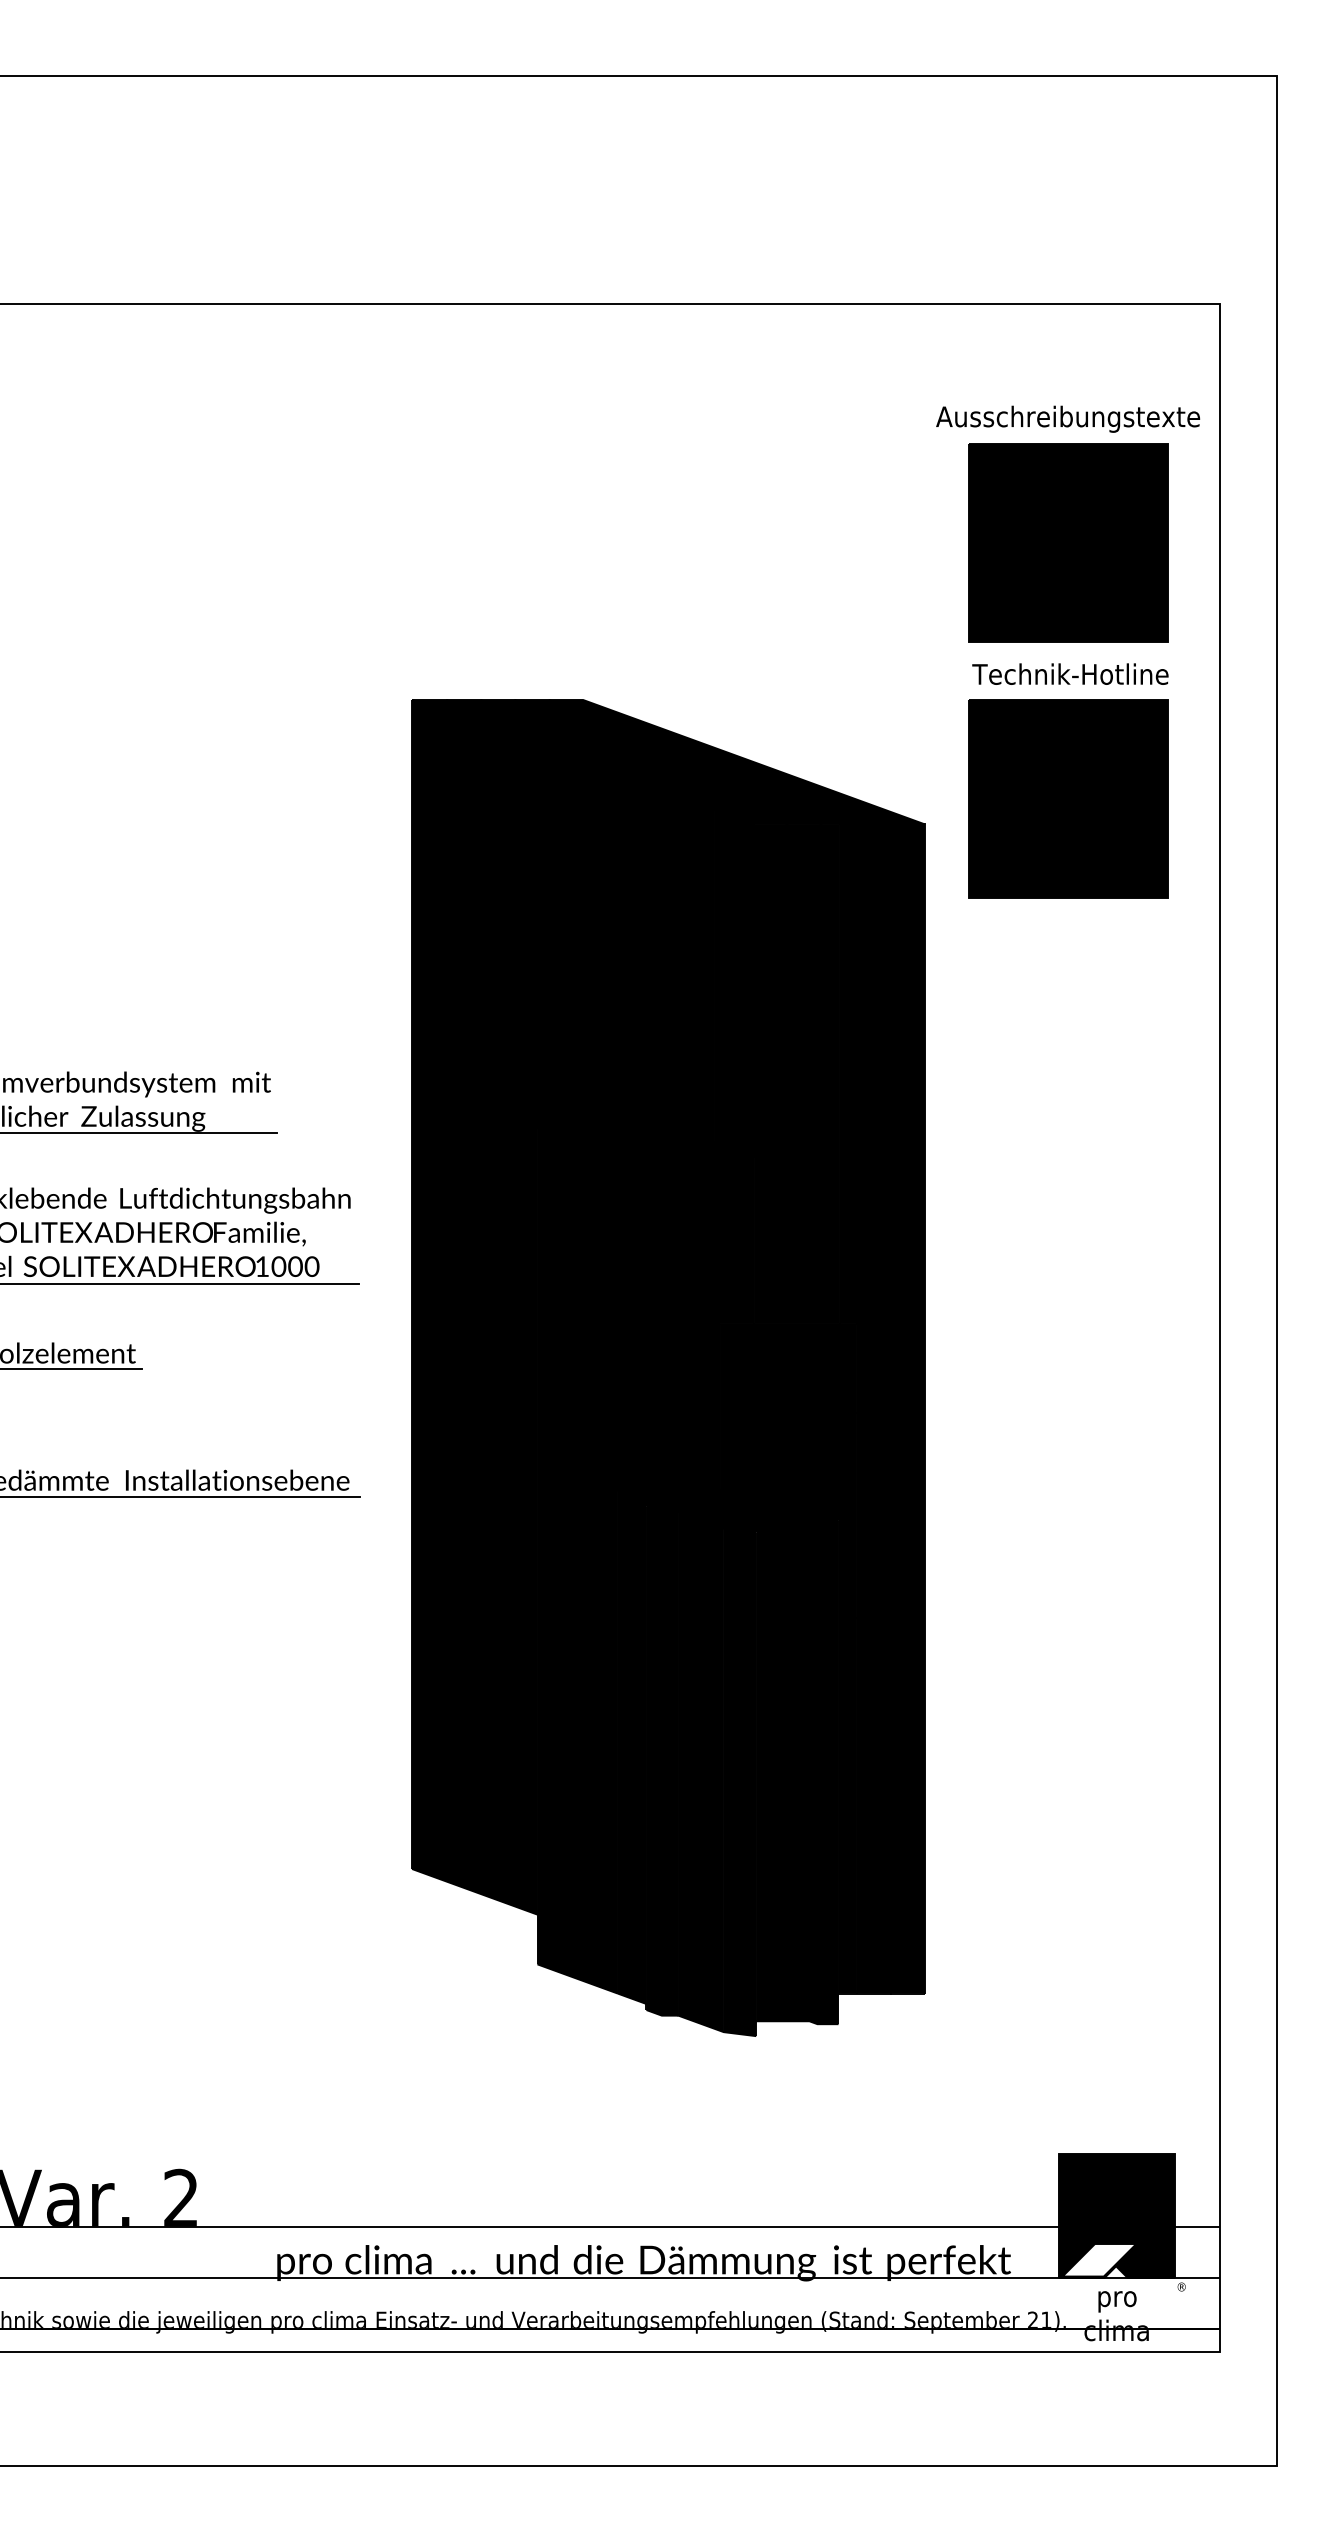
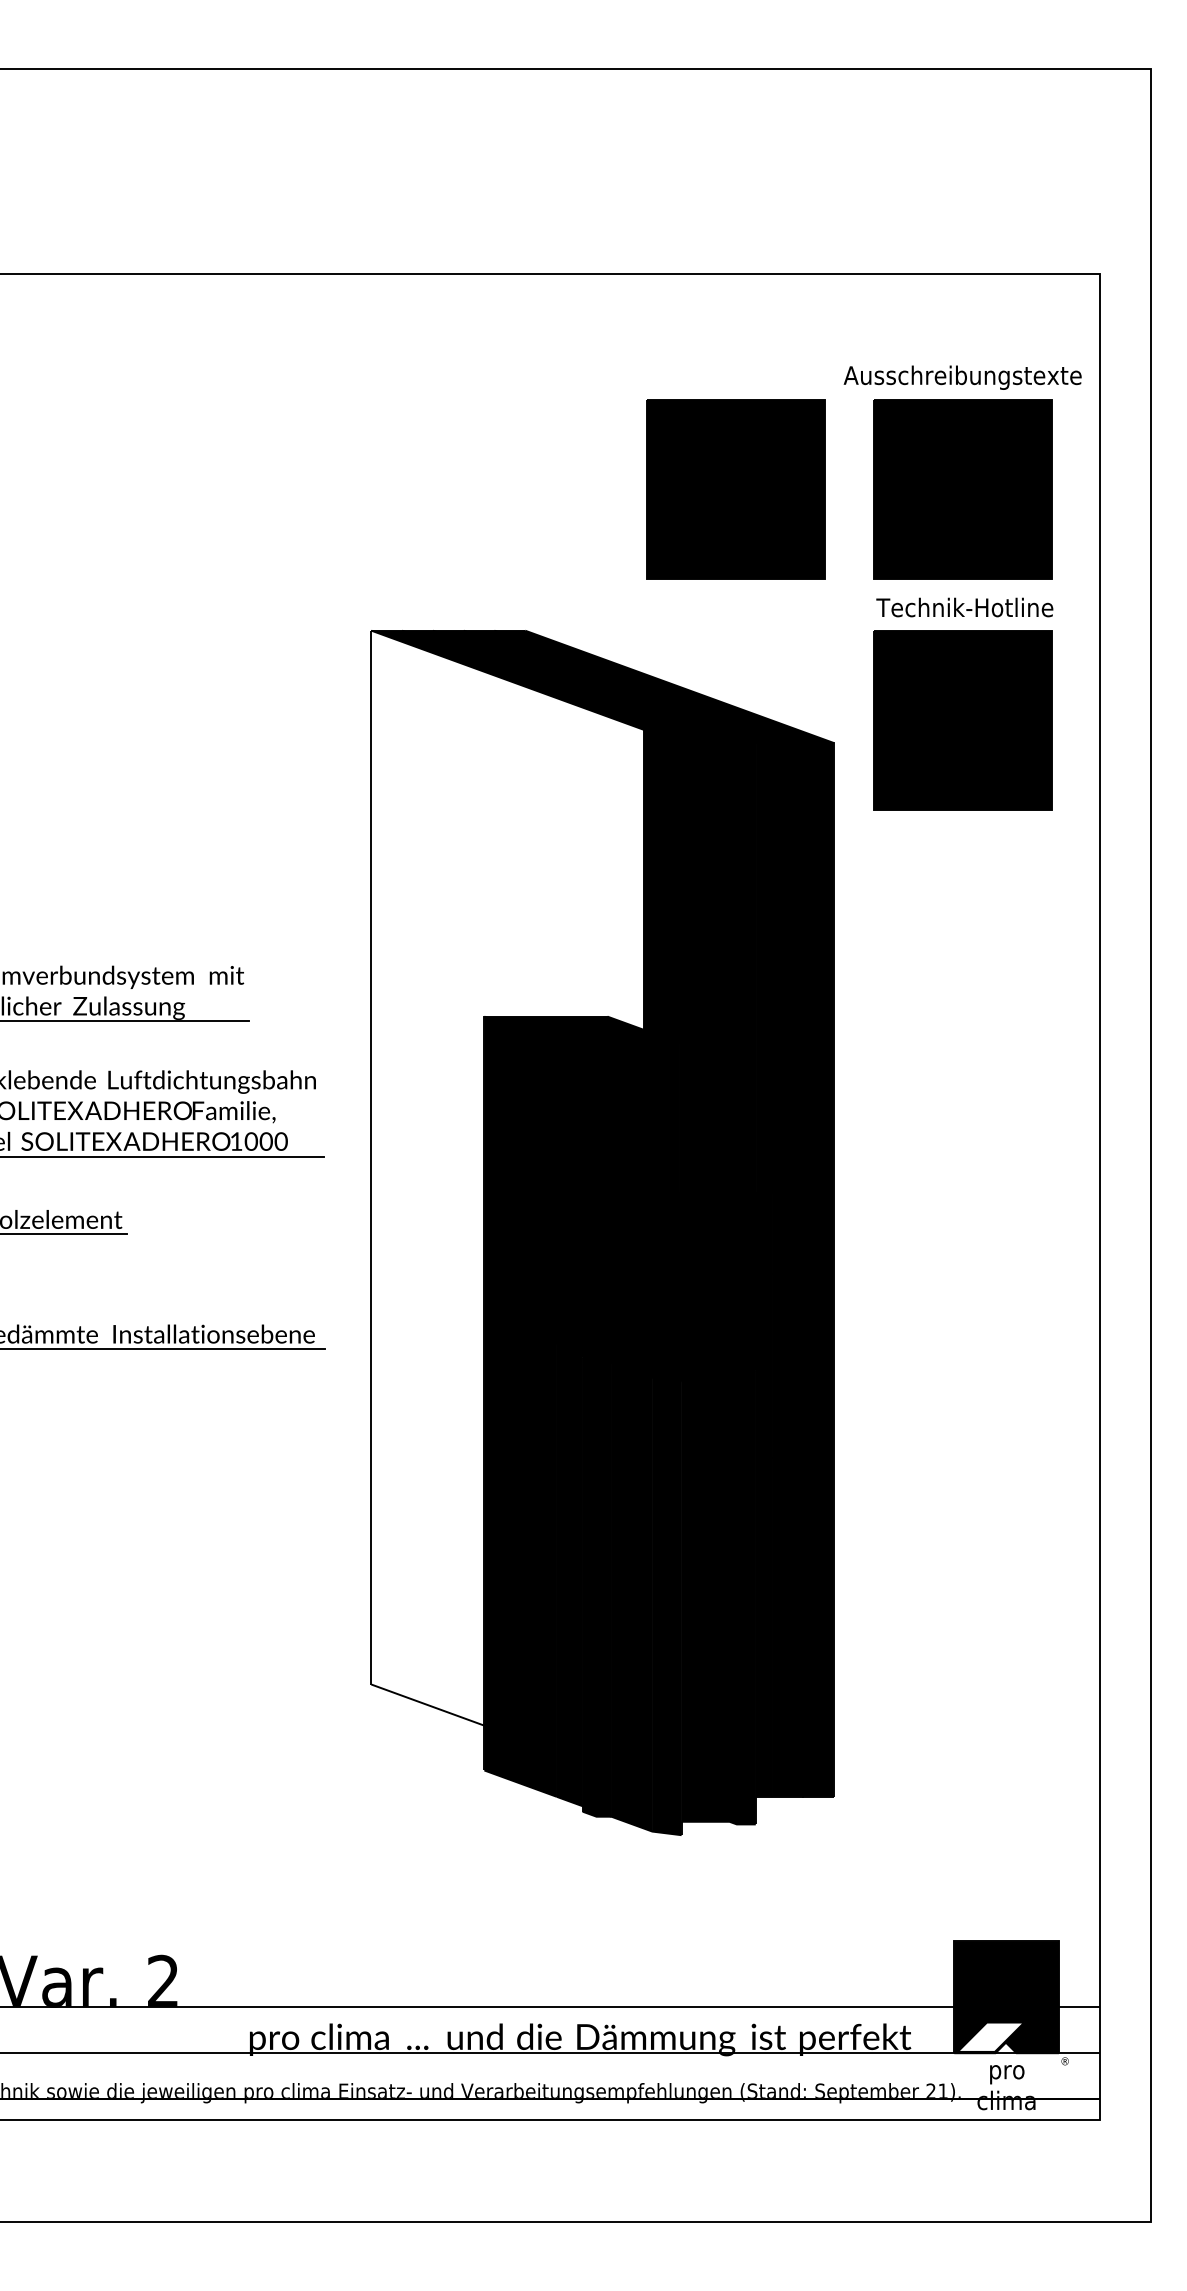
part: (816, 542) -> (735, 488), added
fill: (563, 1306) -> (507, 1177), removed

